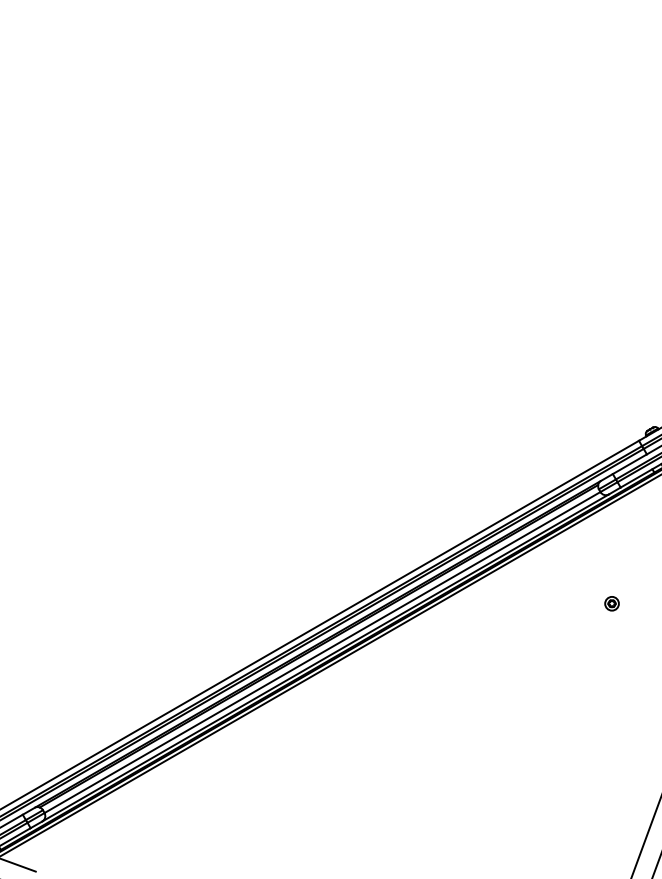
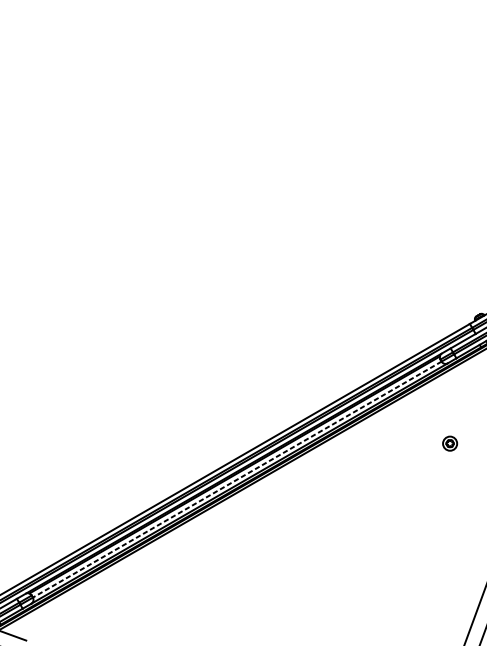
part: (611, 603) -> (449, 443), size x1.4
line: (322, 652) -> (237, 479), solid -> dashed

